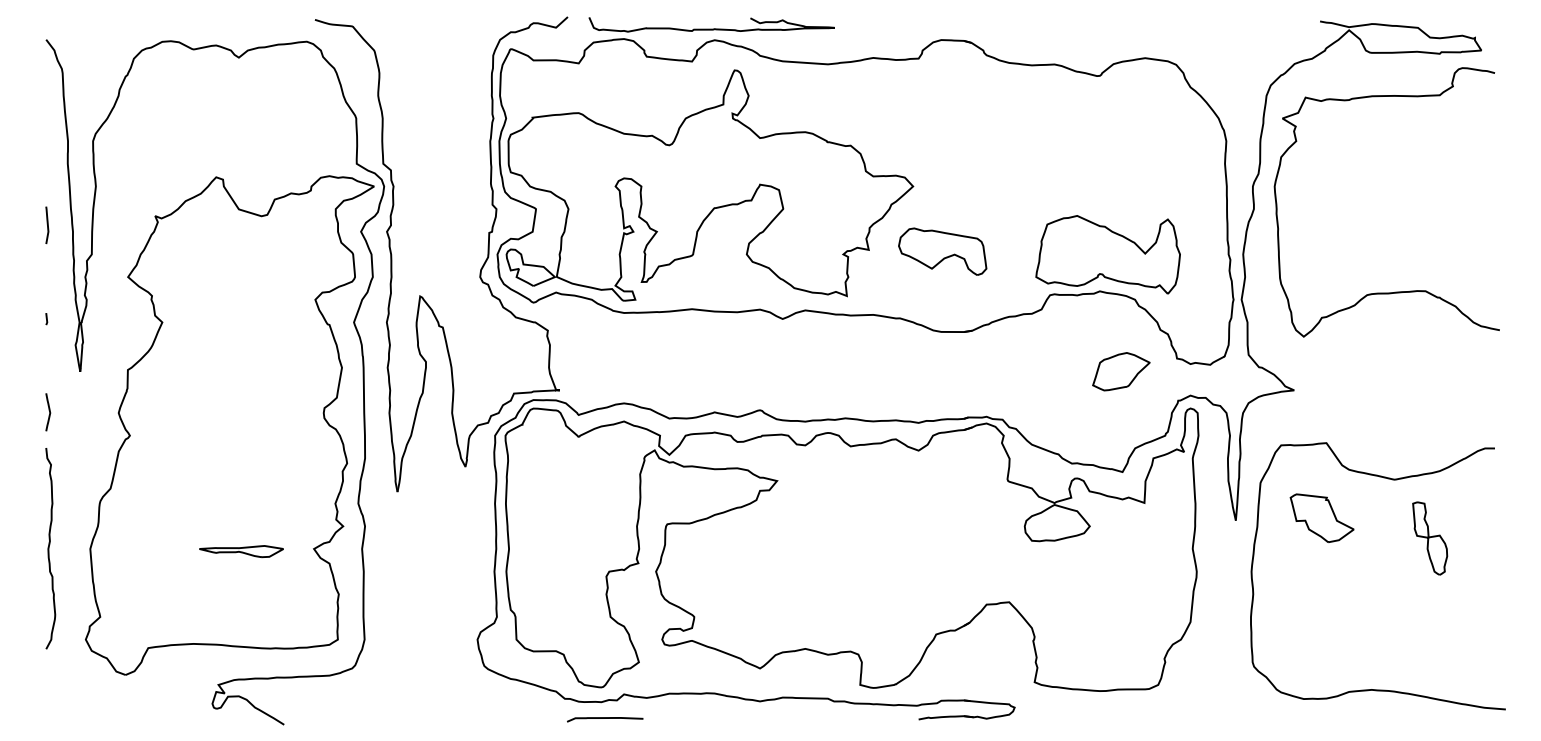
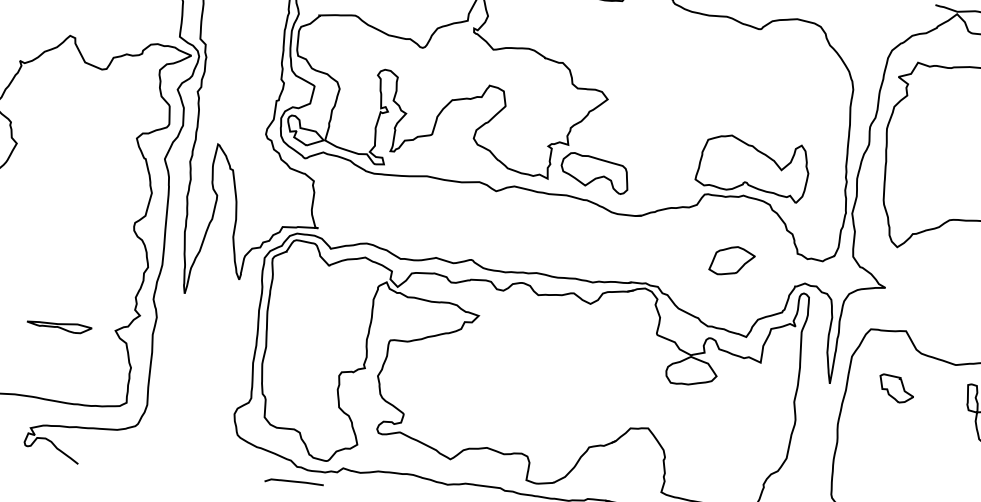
part: (942, 251) -> (594, 173), moved
part: (1121, 371) -> (732, 260), moved
part: (1321, 518) -> (896, 389), size x0.71
curve: (605, 718) -> (294, 481), moved

